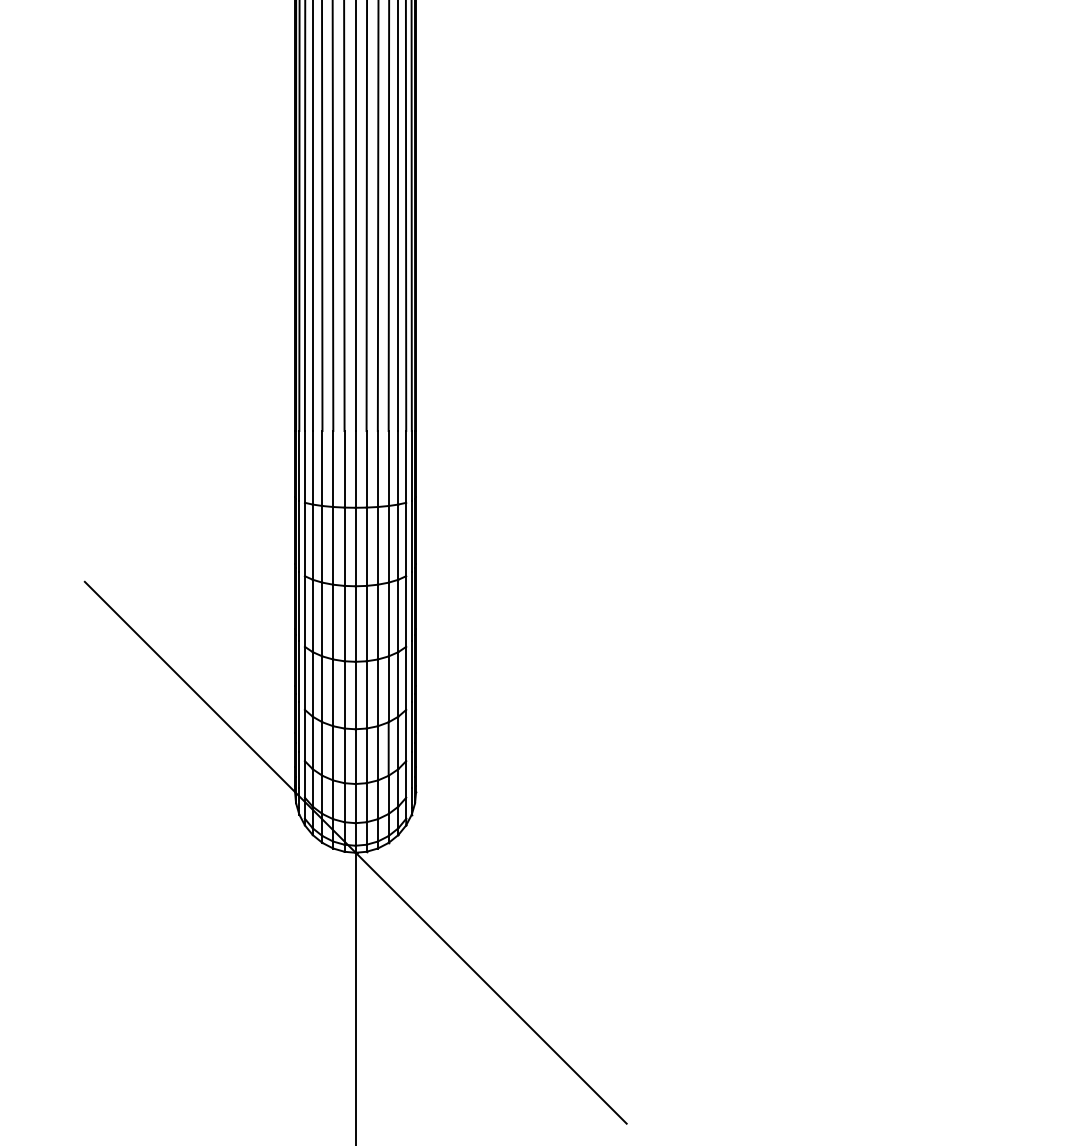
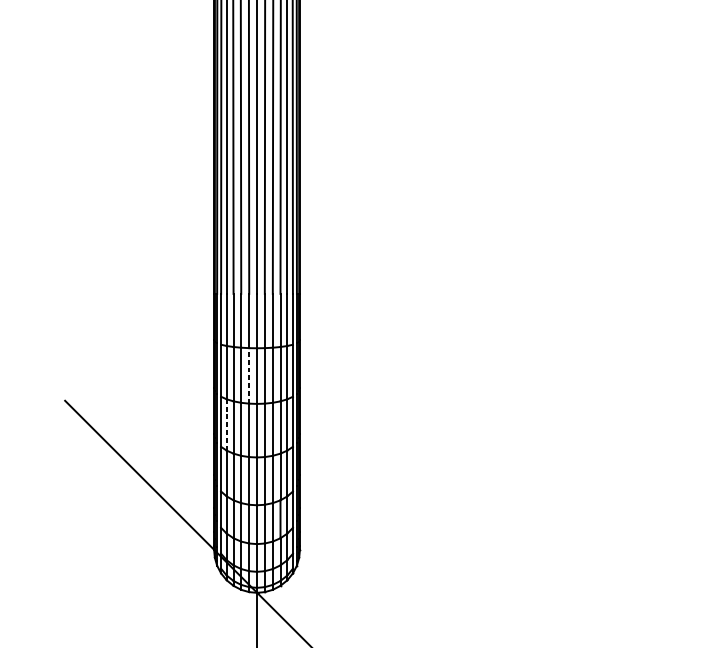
line: (344, 546) -> (249, 375), solid -> dashed
line: (312, 615) -> (226, 424), solid -> dashed

